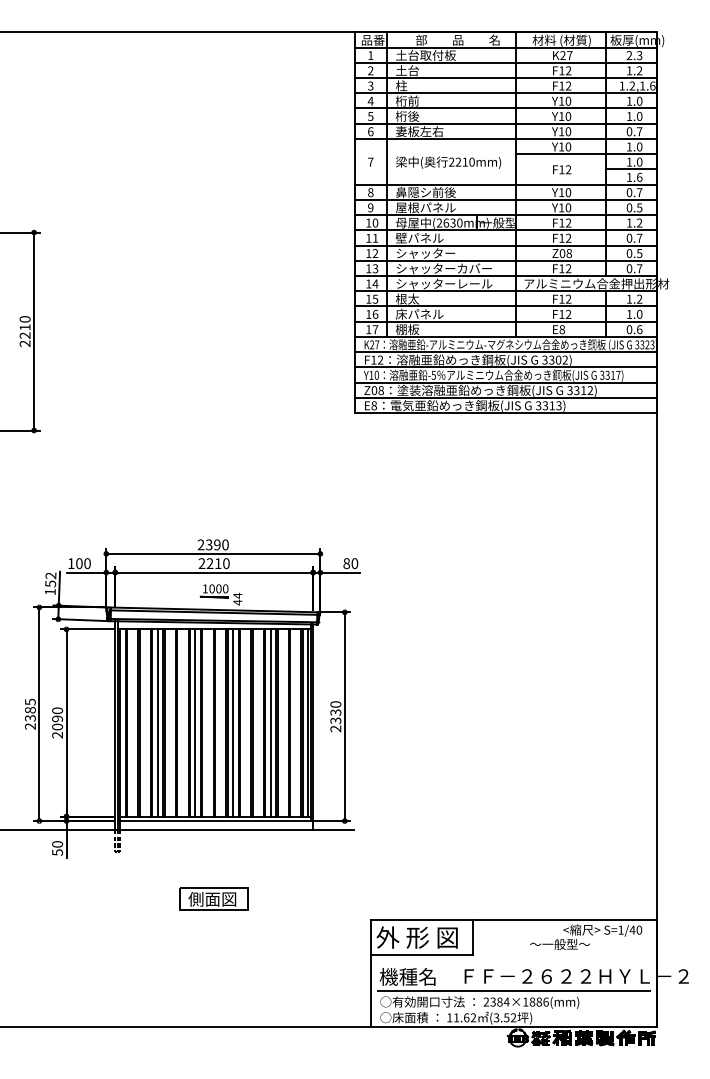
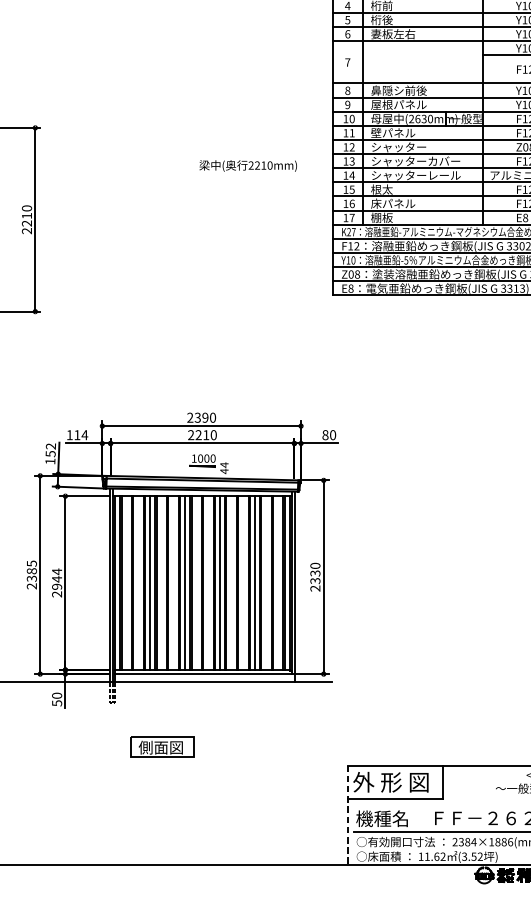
text: (448, 162) -> (248, 165), moved
text: (83, 563) -> (81, 435), 100 -> 114
text: (57, 718) -> (57, 578), 2090 -> 2944
part: (213, 898) -> (161, 746), moved
line: (370, 973) -> (347, 815), solid -> dashed

